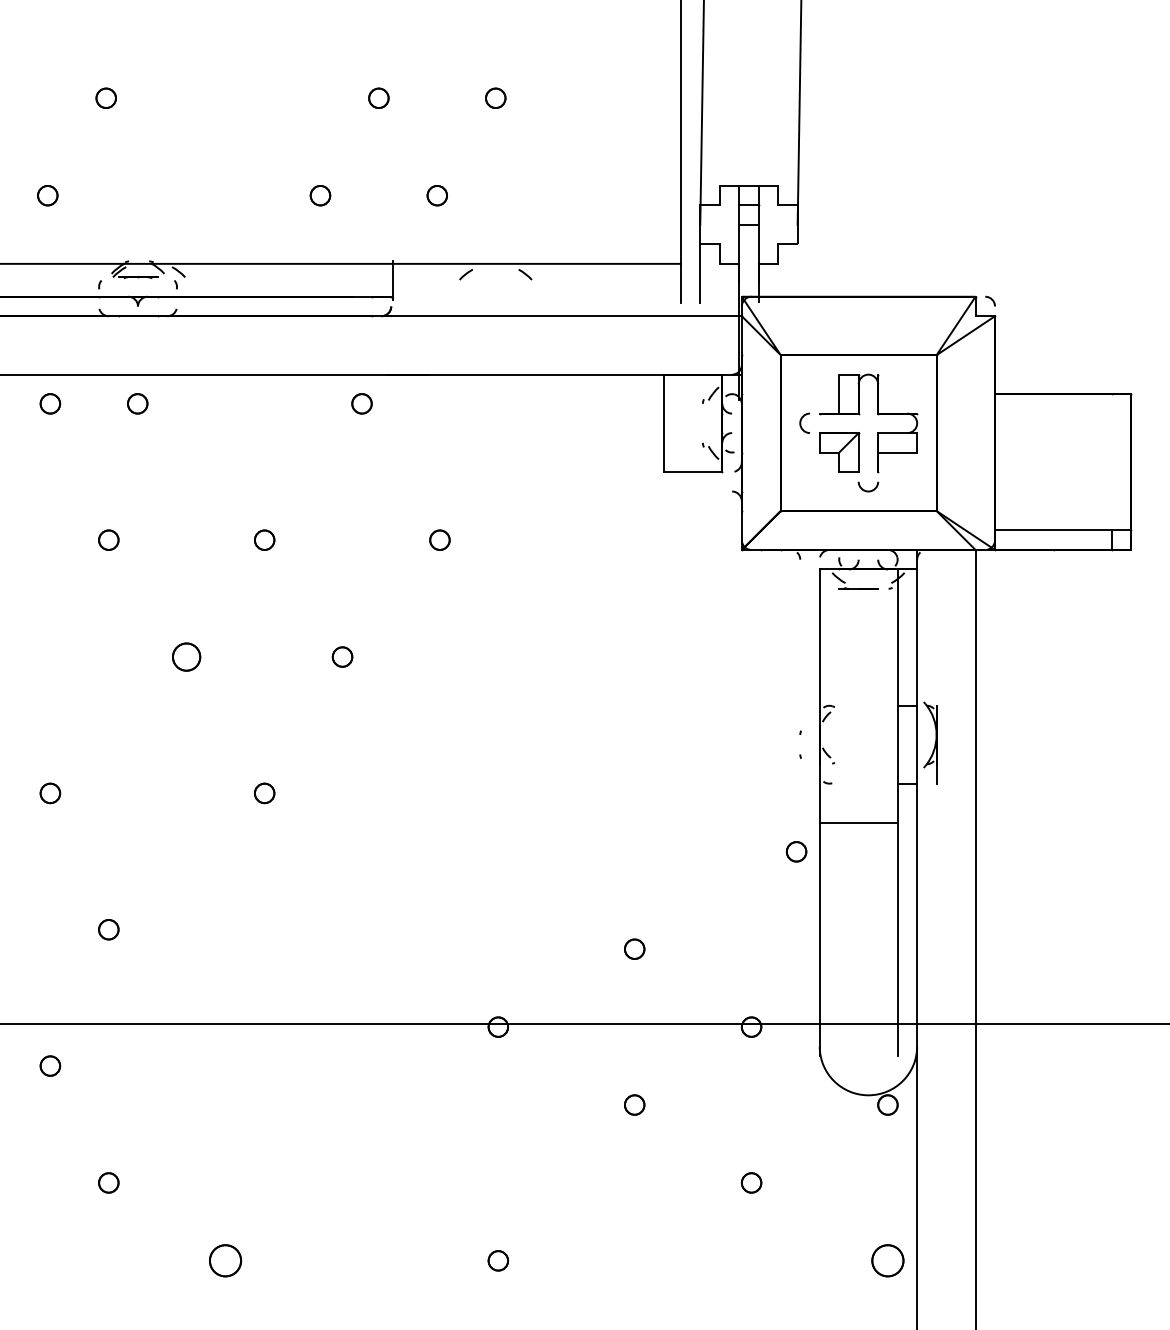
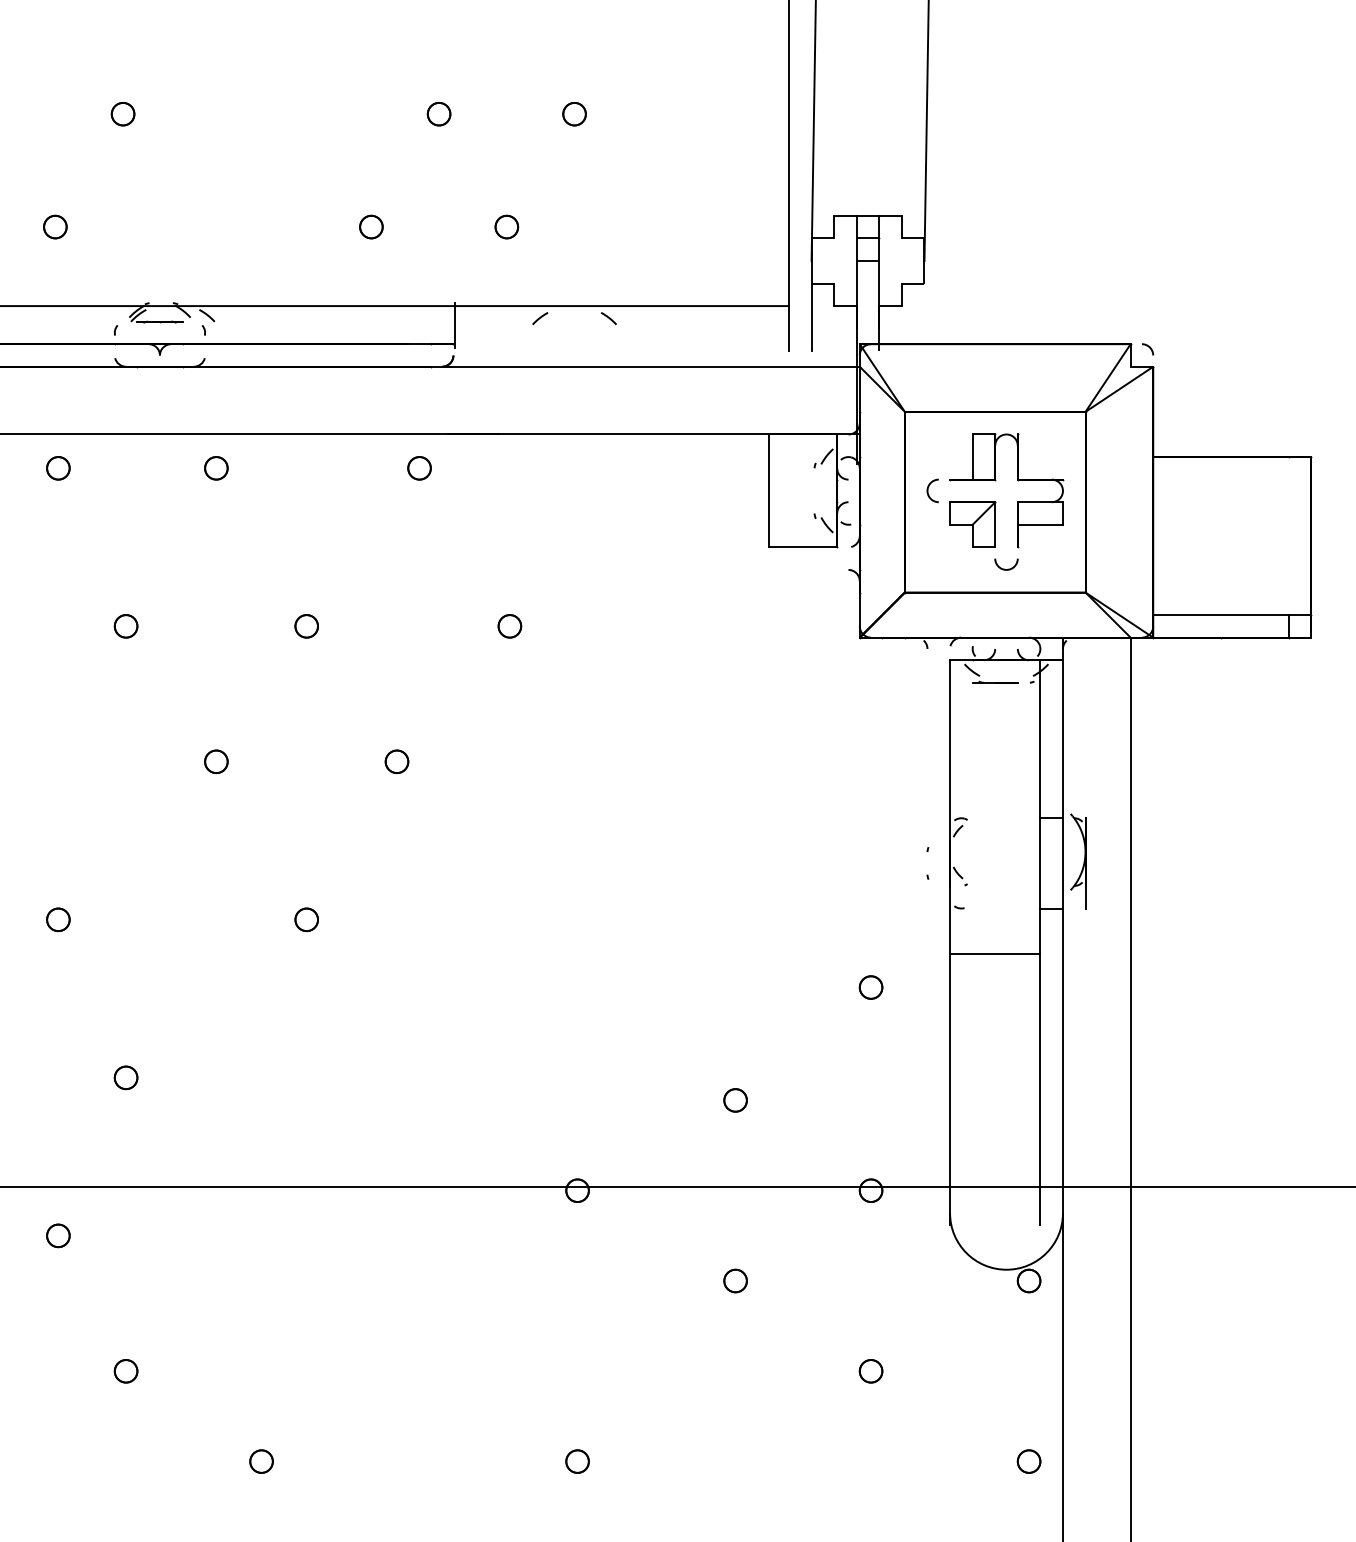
part: (137, 403) -> (216, 467), moved
part: (186, 656) -> (216, 761), size x0.71
part: (796, 851) -> (870, 987), moved
part: (225, 1260) -> (261, 1461), size x0.62
part: (887, 1260) -> (1028, 1461), size x0.62

